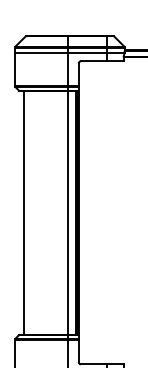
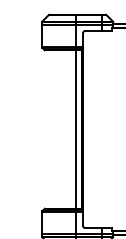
line: (23, 212) -> (47, 129), removed

